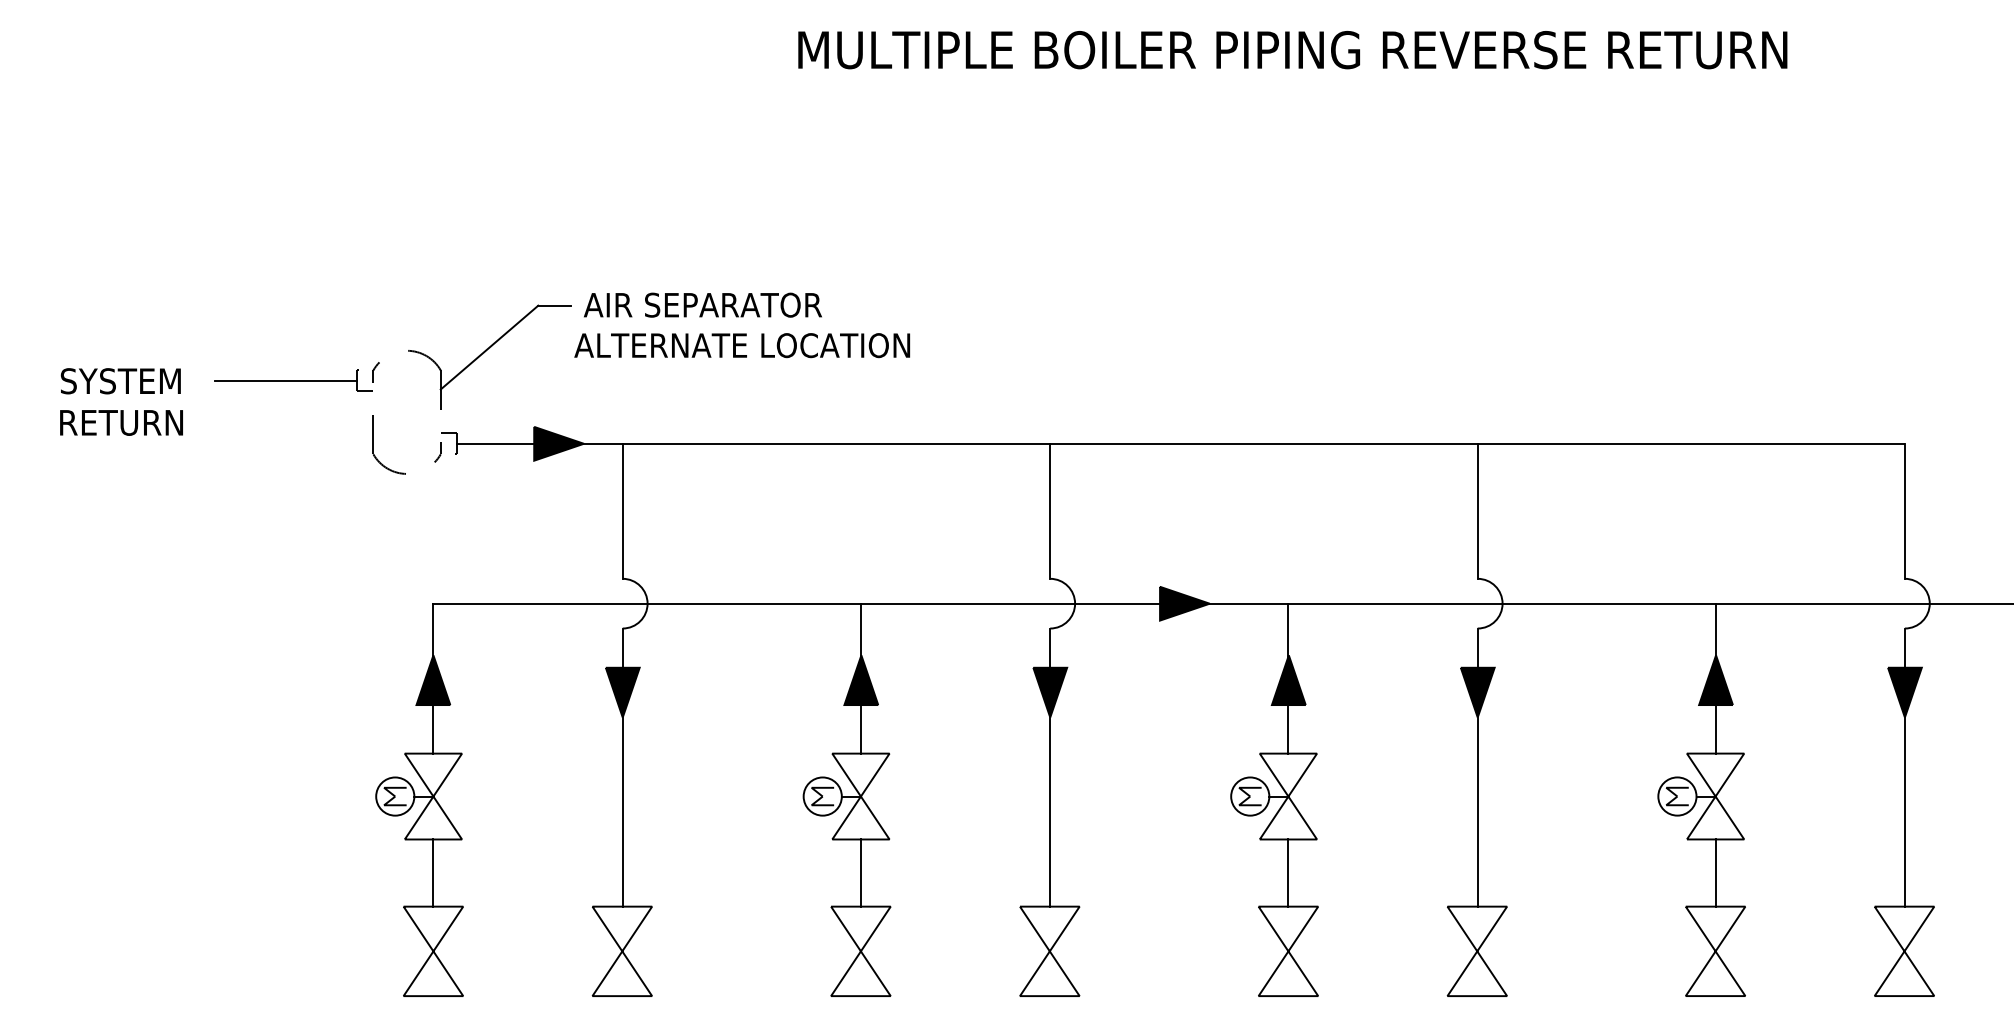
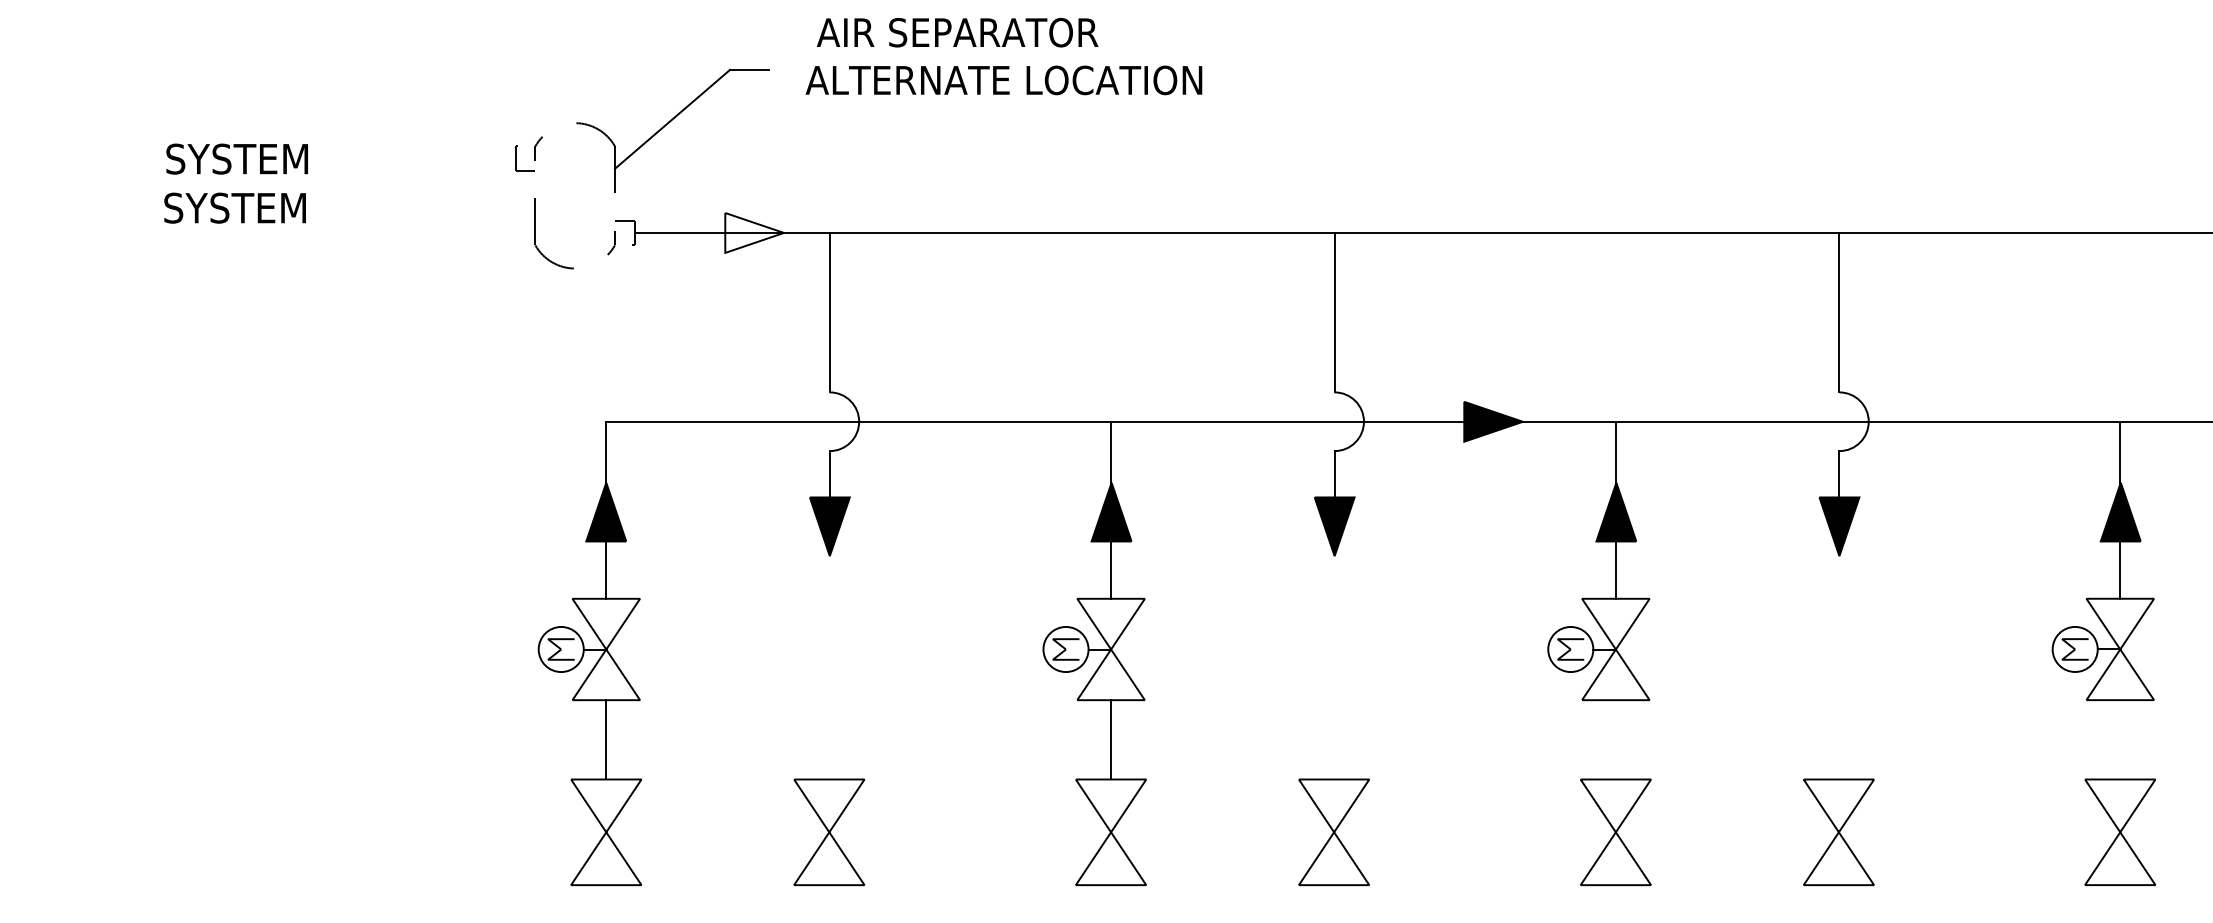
text: (742, 325) -> (1004, 56), moved
line: (285, 380) -> (431, 158), removed
text: (120, 422) -> (236, 207), RETURN -> SYSTEM
fill: (558, 443) -> (753, 232), removed
line: (622, 811) -> (829, 667), removed
line: (1050, 811) -> (1334, 667), removed
line: (1477, 811) -> (1839, 667), removed
line: (1288, 872) -> (1615, 739), removed
line: (1715, 872) -> (2120, 739), removed

